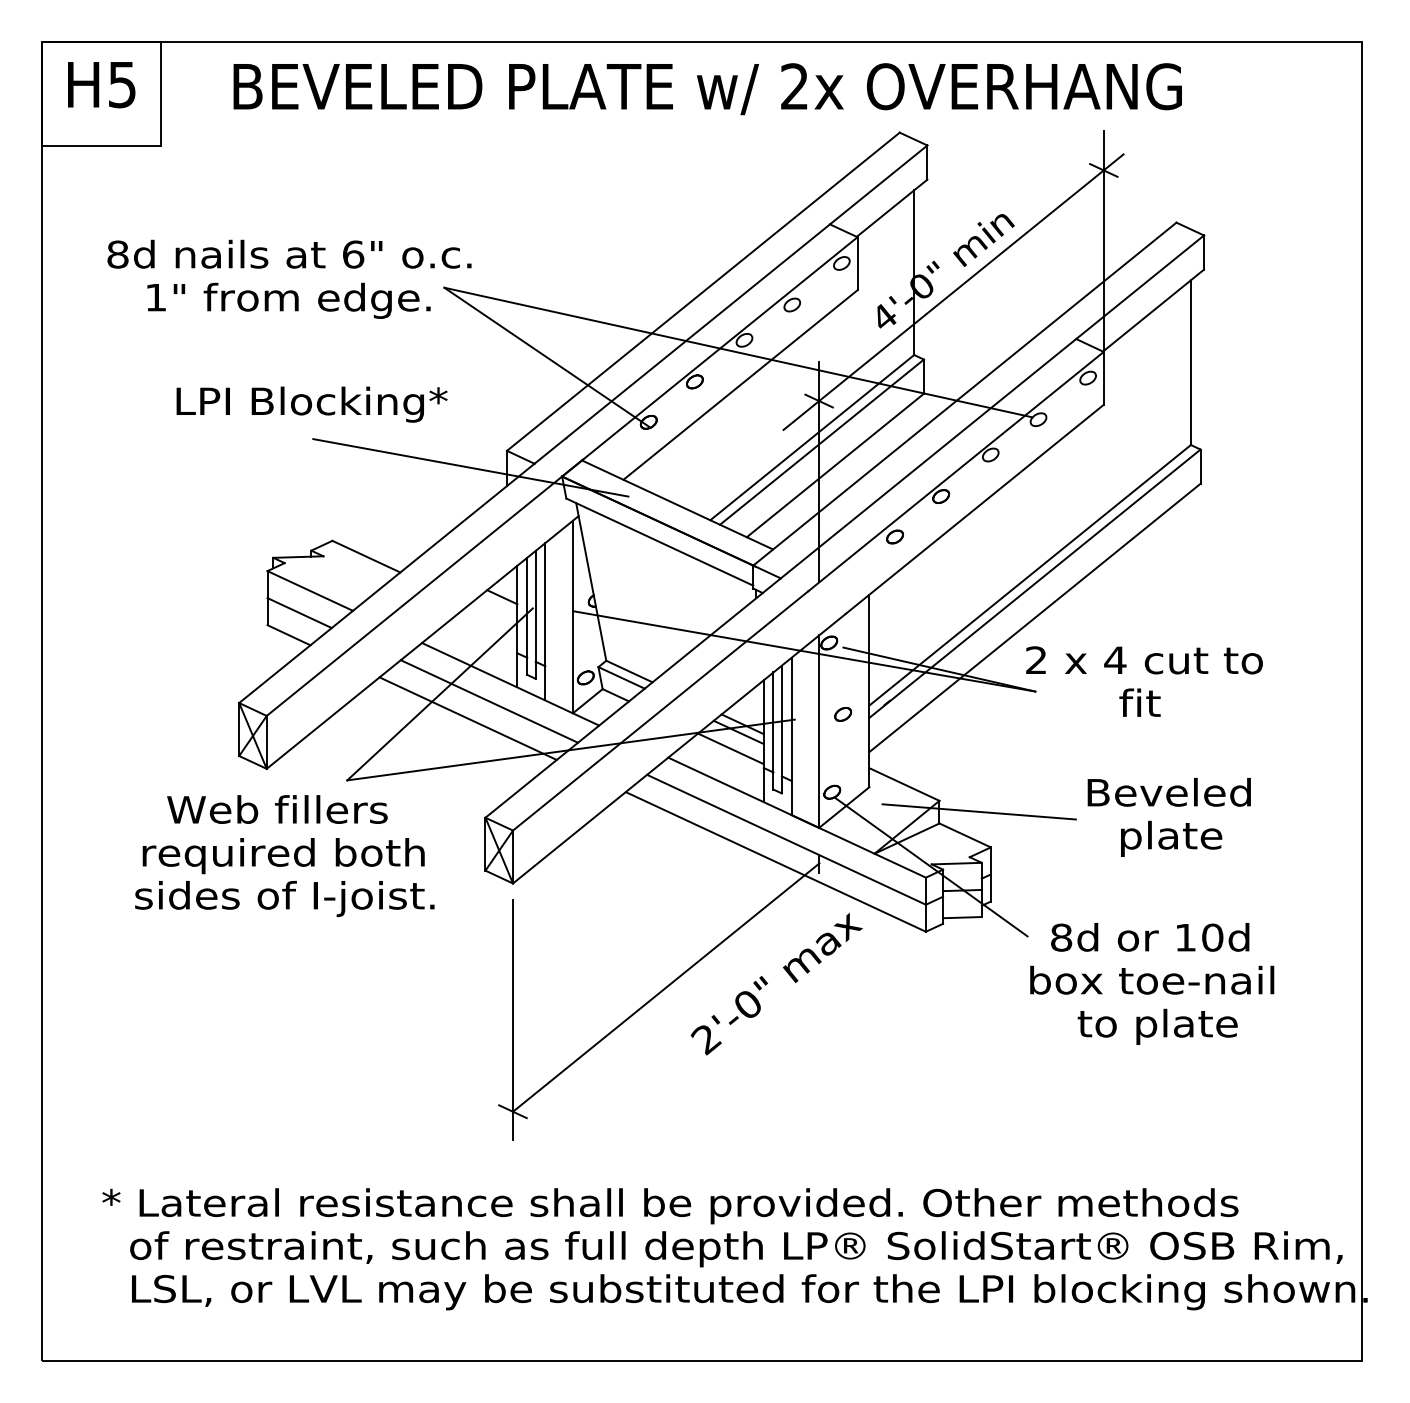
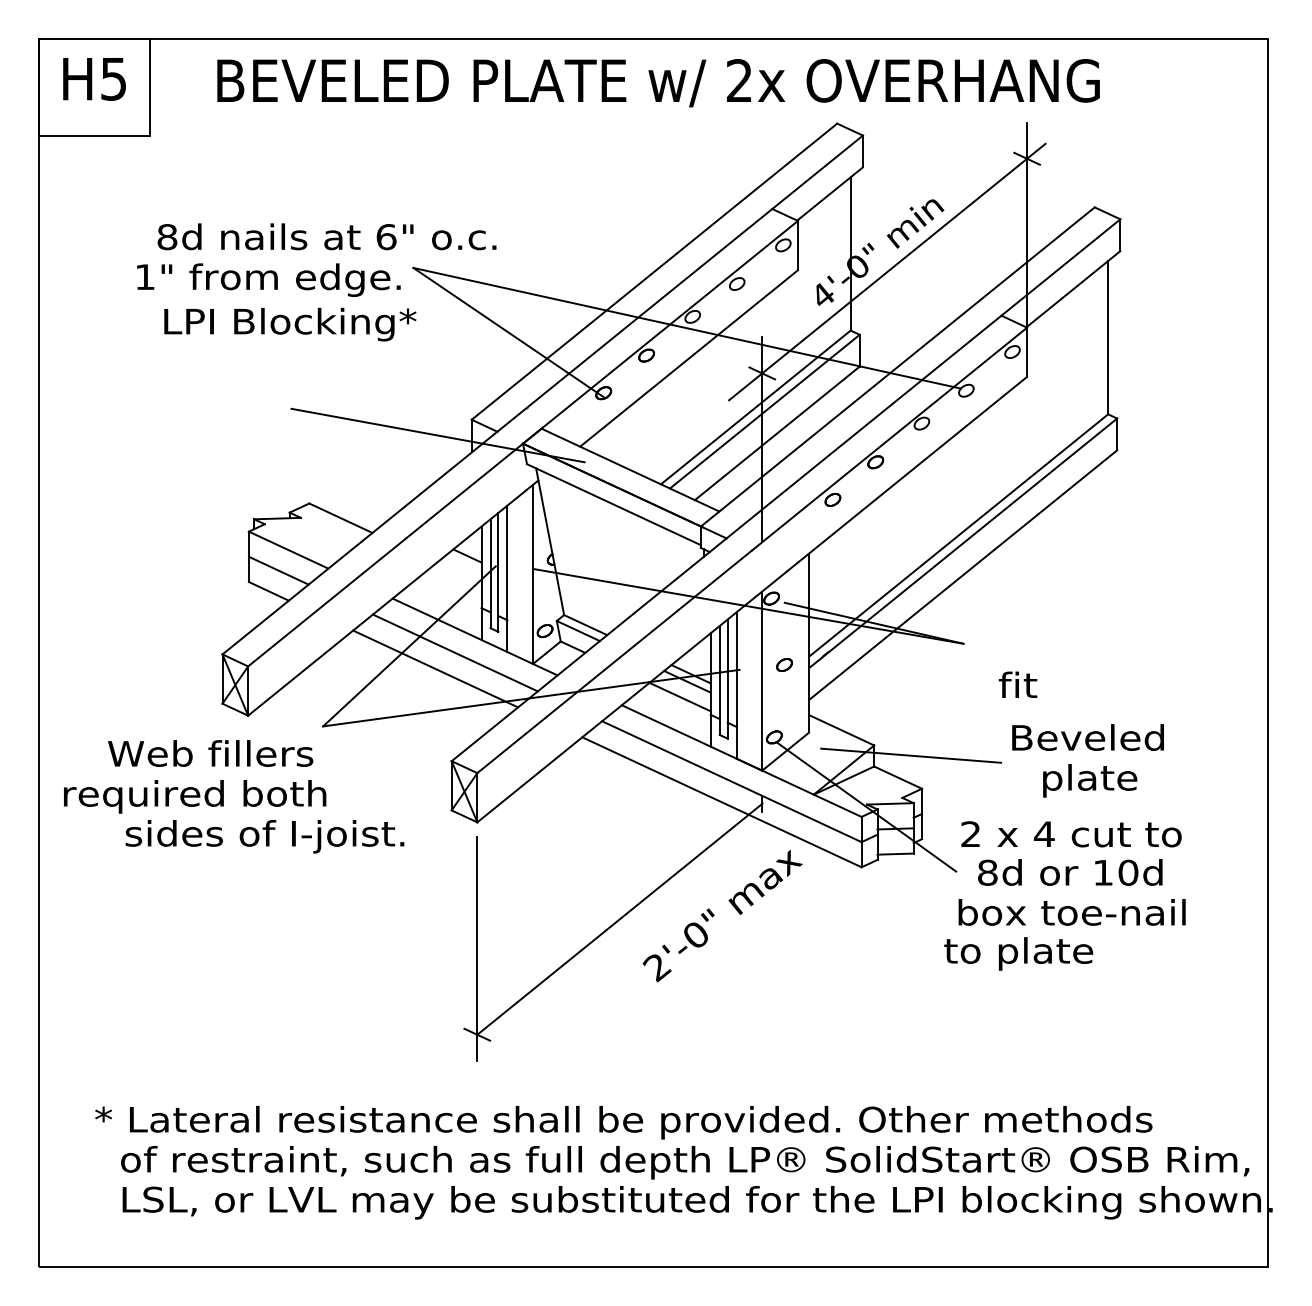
text: (289, 253) -> (327, 236), moved
text: (311, 404) -> (289, 324), moved
text: (1144, 660) -> (1071, 834), moved
text: (1139, 702) -> (1017, 684), moved
text: (277, 809) -> (210, 753), moved
text: (283, 856) -> (194, 797), moved
text: (1157, 1026) -> (1018, 953), moved

